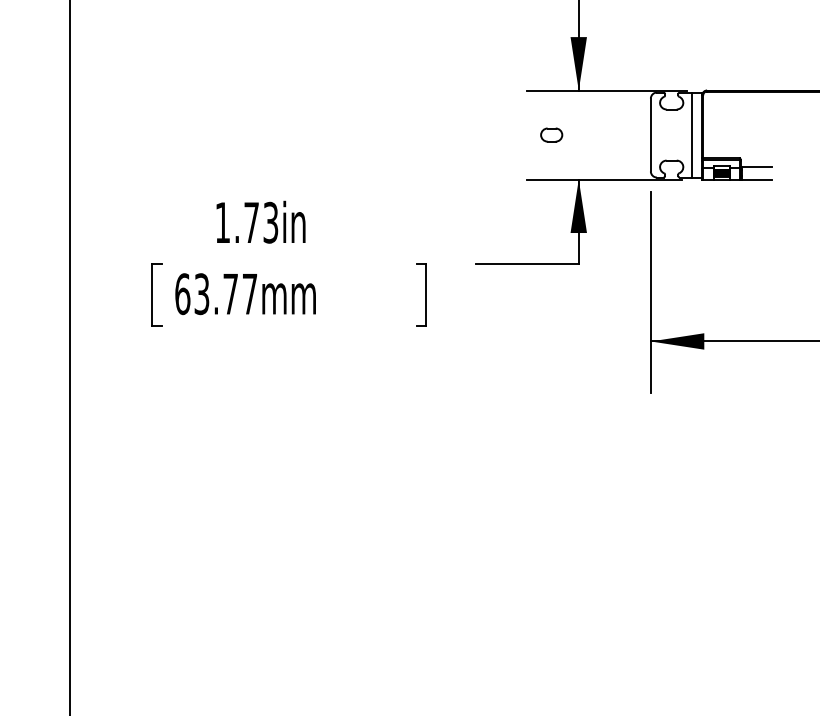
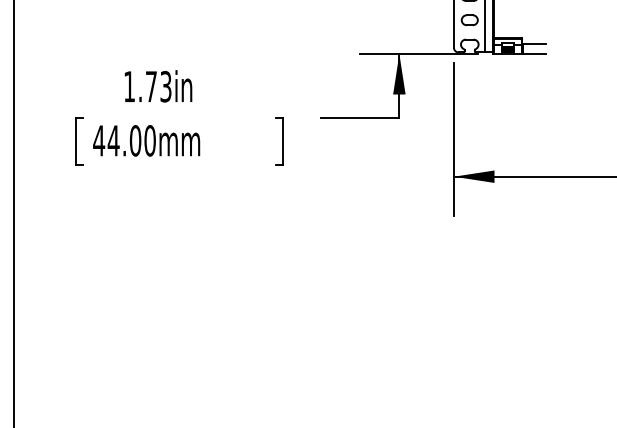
part: (551, 134) -> (469, 19), moved
text: (215, 294) -> (124, 141), 63.77mm -> 44.00mm

